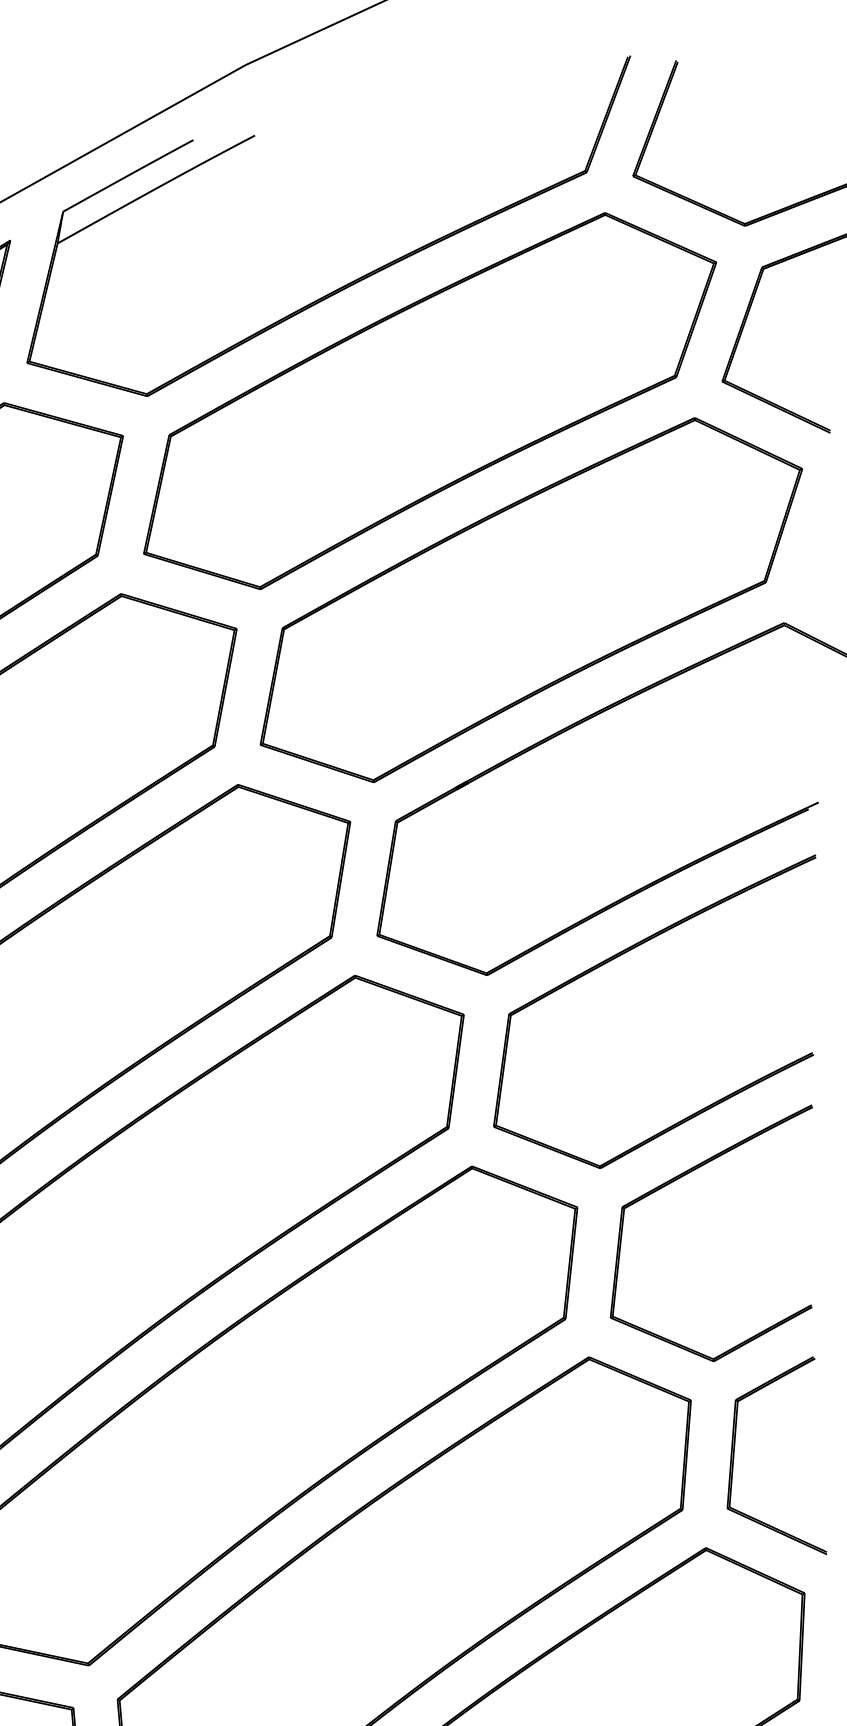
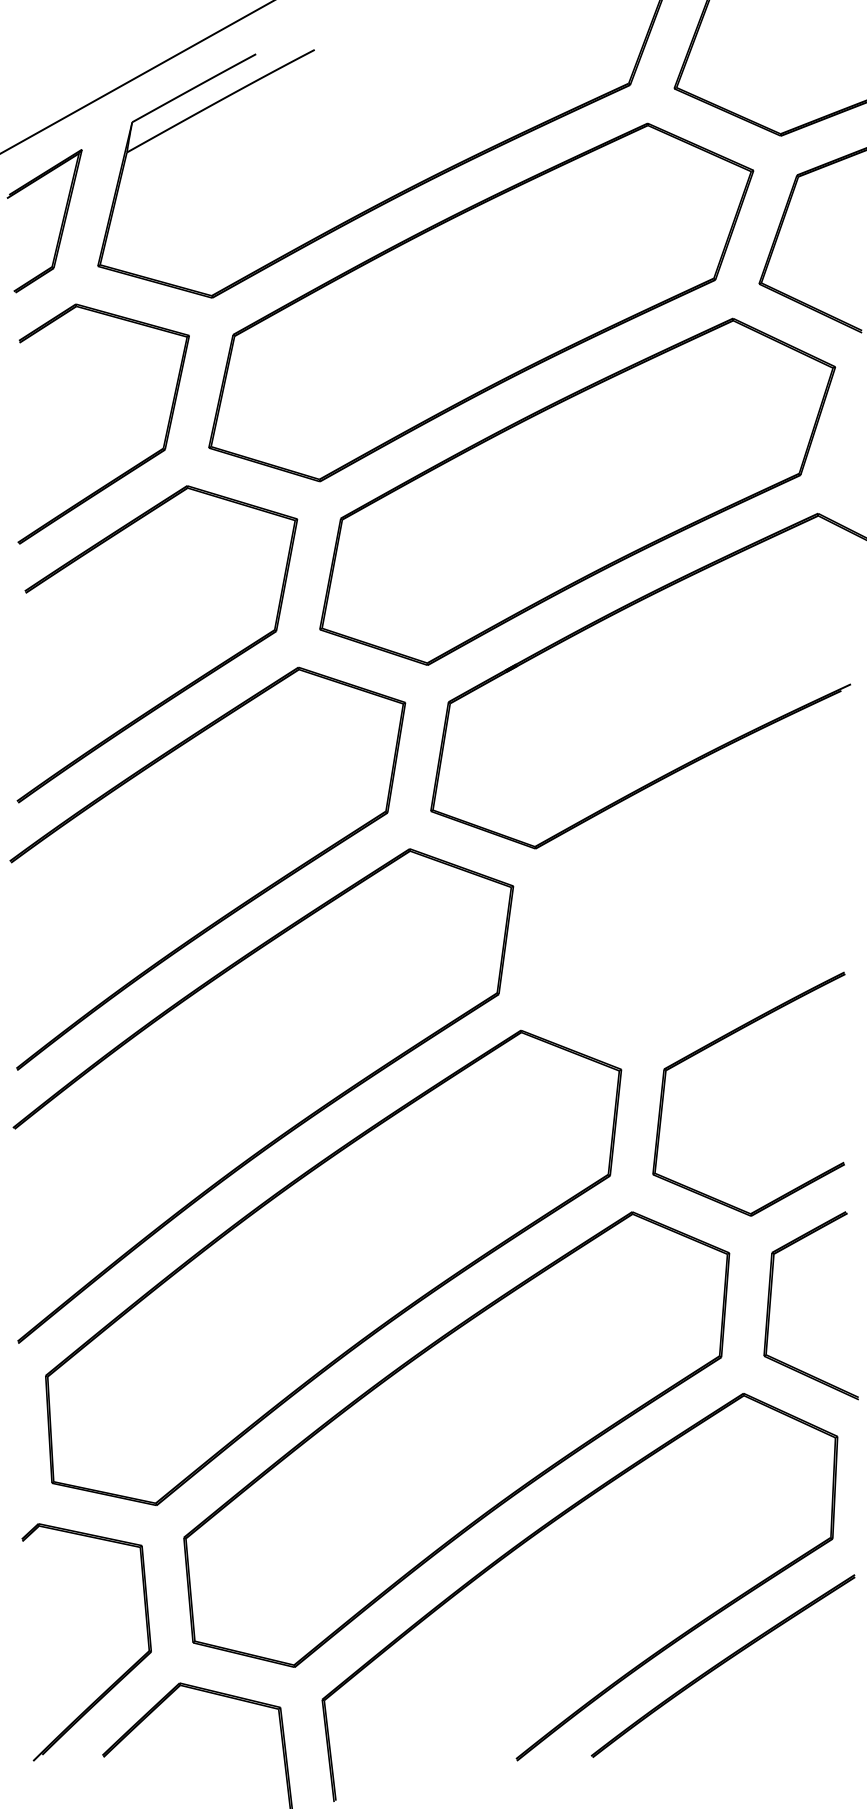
part: (624, 954) -> (666, 828), removed

